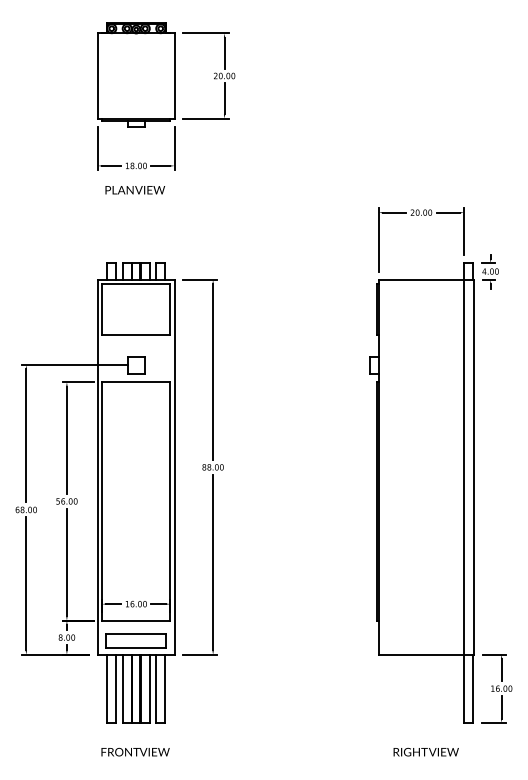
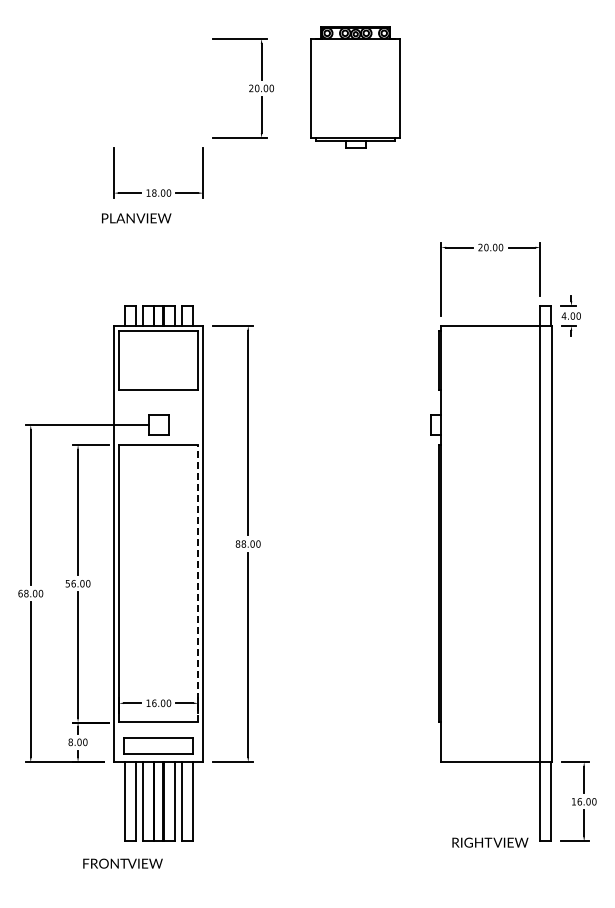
part: (136, 75) -> (355, 87), moved
text: (135, 190) -> (136, 218), moved
line: (170, 501) -> (198, 583), solid -> dashed
text: (135, 752) -> (122, 863), moved
text: (426, 752) -> (490, 842), moved

